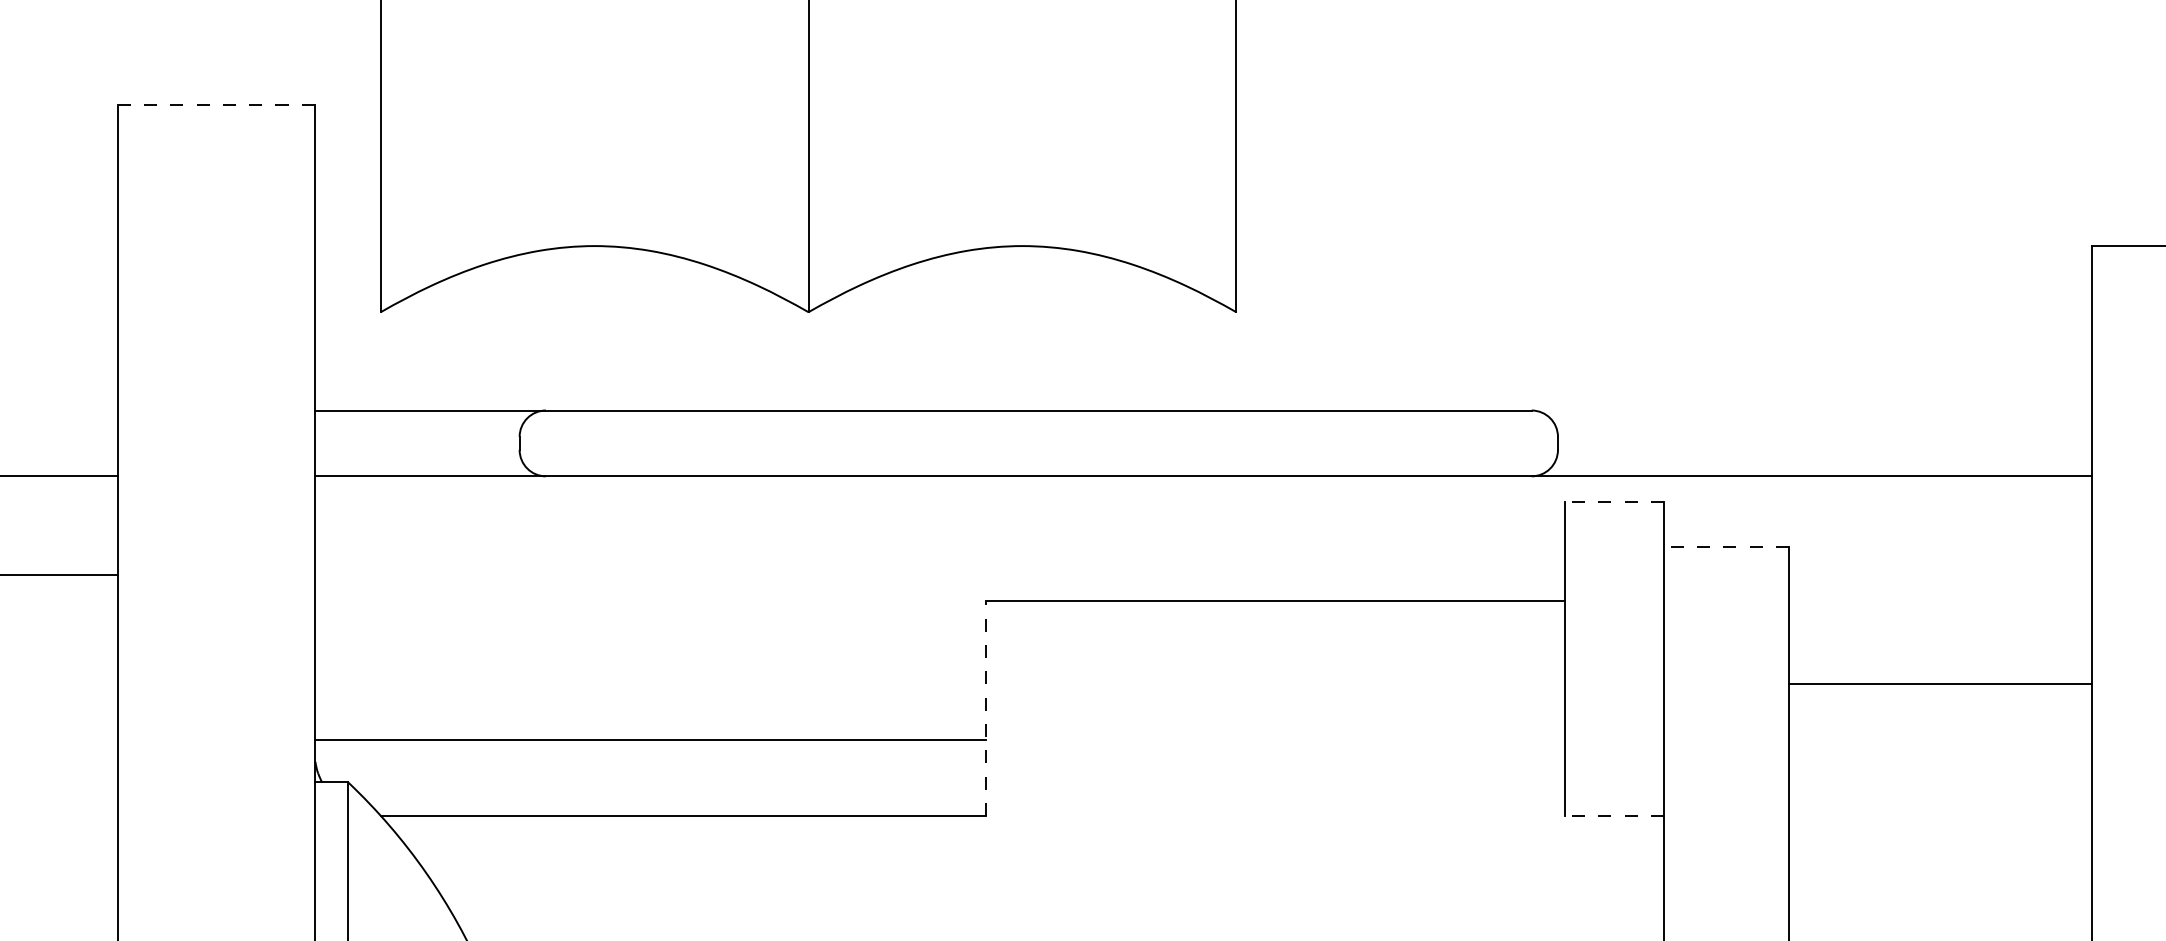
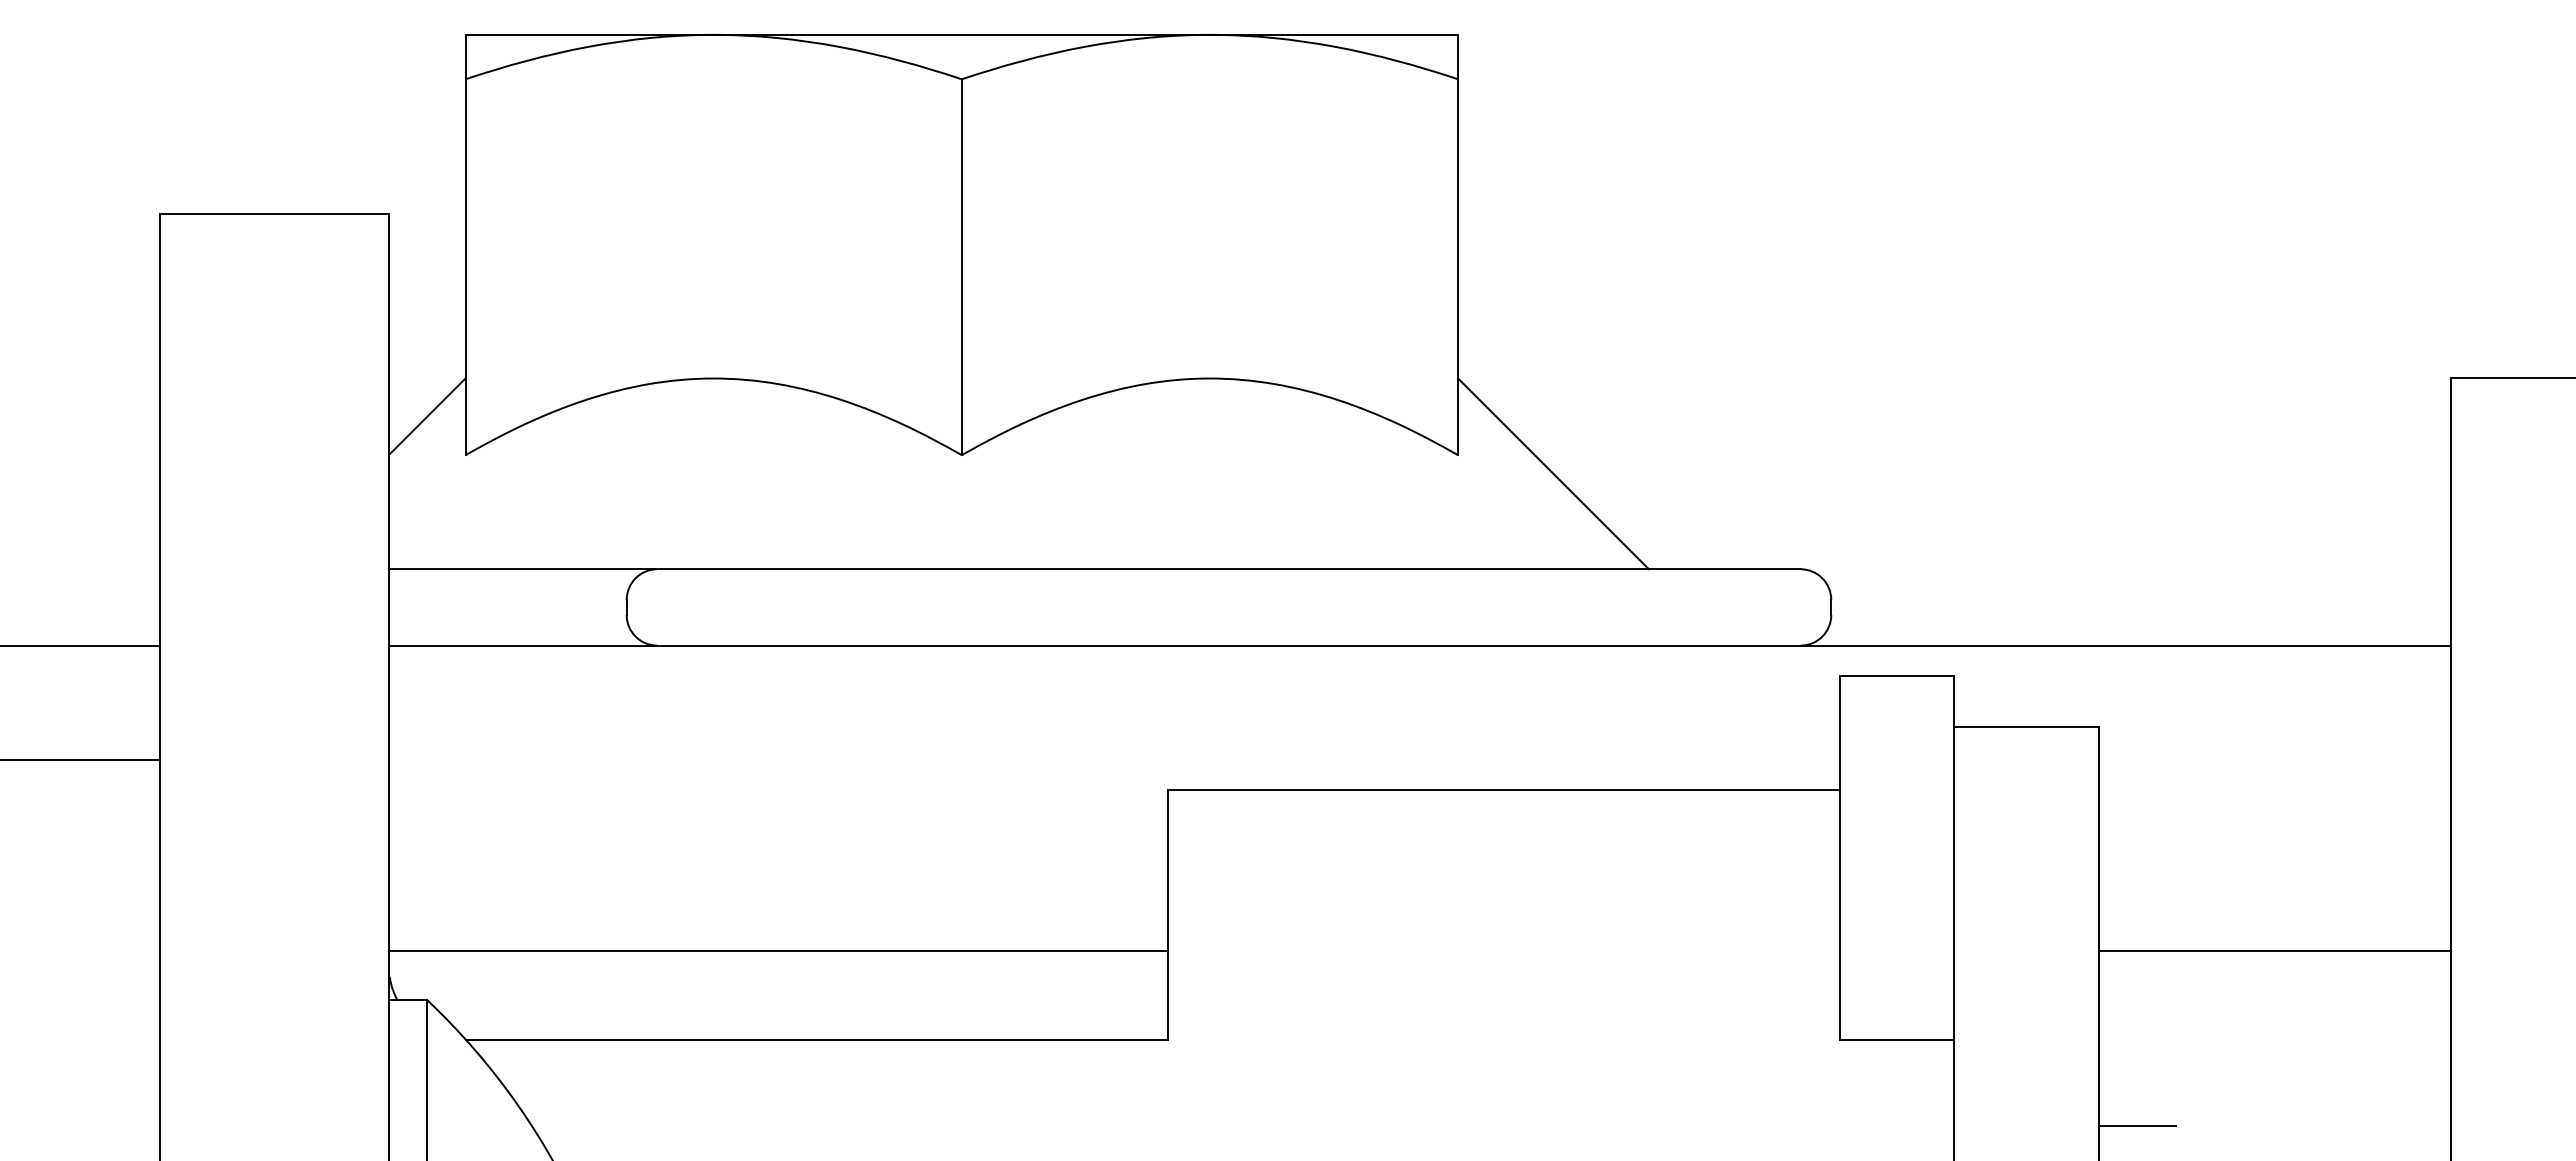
line: (216, 104) -> (274, 214), dashed -> solid
line: (347, 278) -> (427, 416), added
line: (1318, 327) -> (1553, 473), added
line: (1614, 502) -> (1896, 675), dashed -> solid
line: (1726, 546) -> (2026, 727), dashed -> solid
line: (1940, 684) -> (2274, 951), moved
line: (985, 708) -> (1167, 914), dashed -> solid
line: (1614, 815) -> (1896, 1039), dashed -> solid
line: (1821, 890) -> (2137, 1126), added

